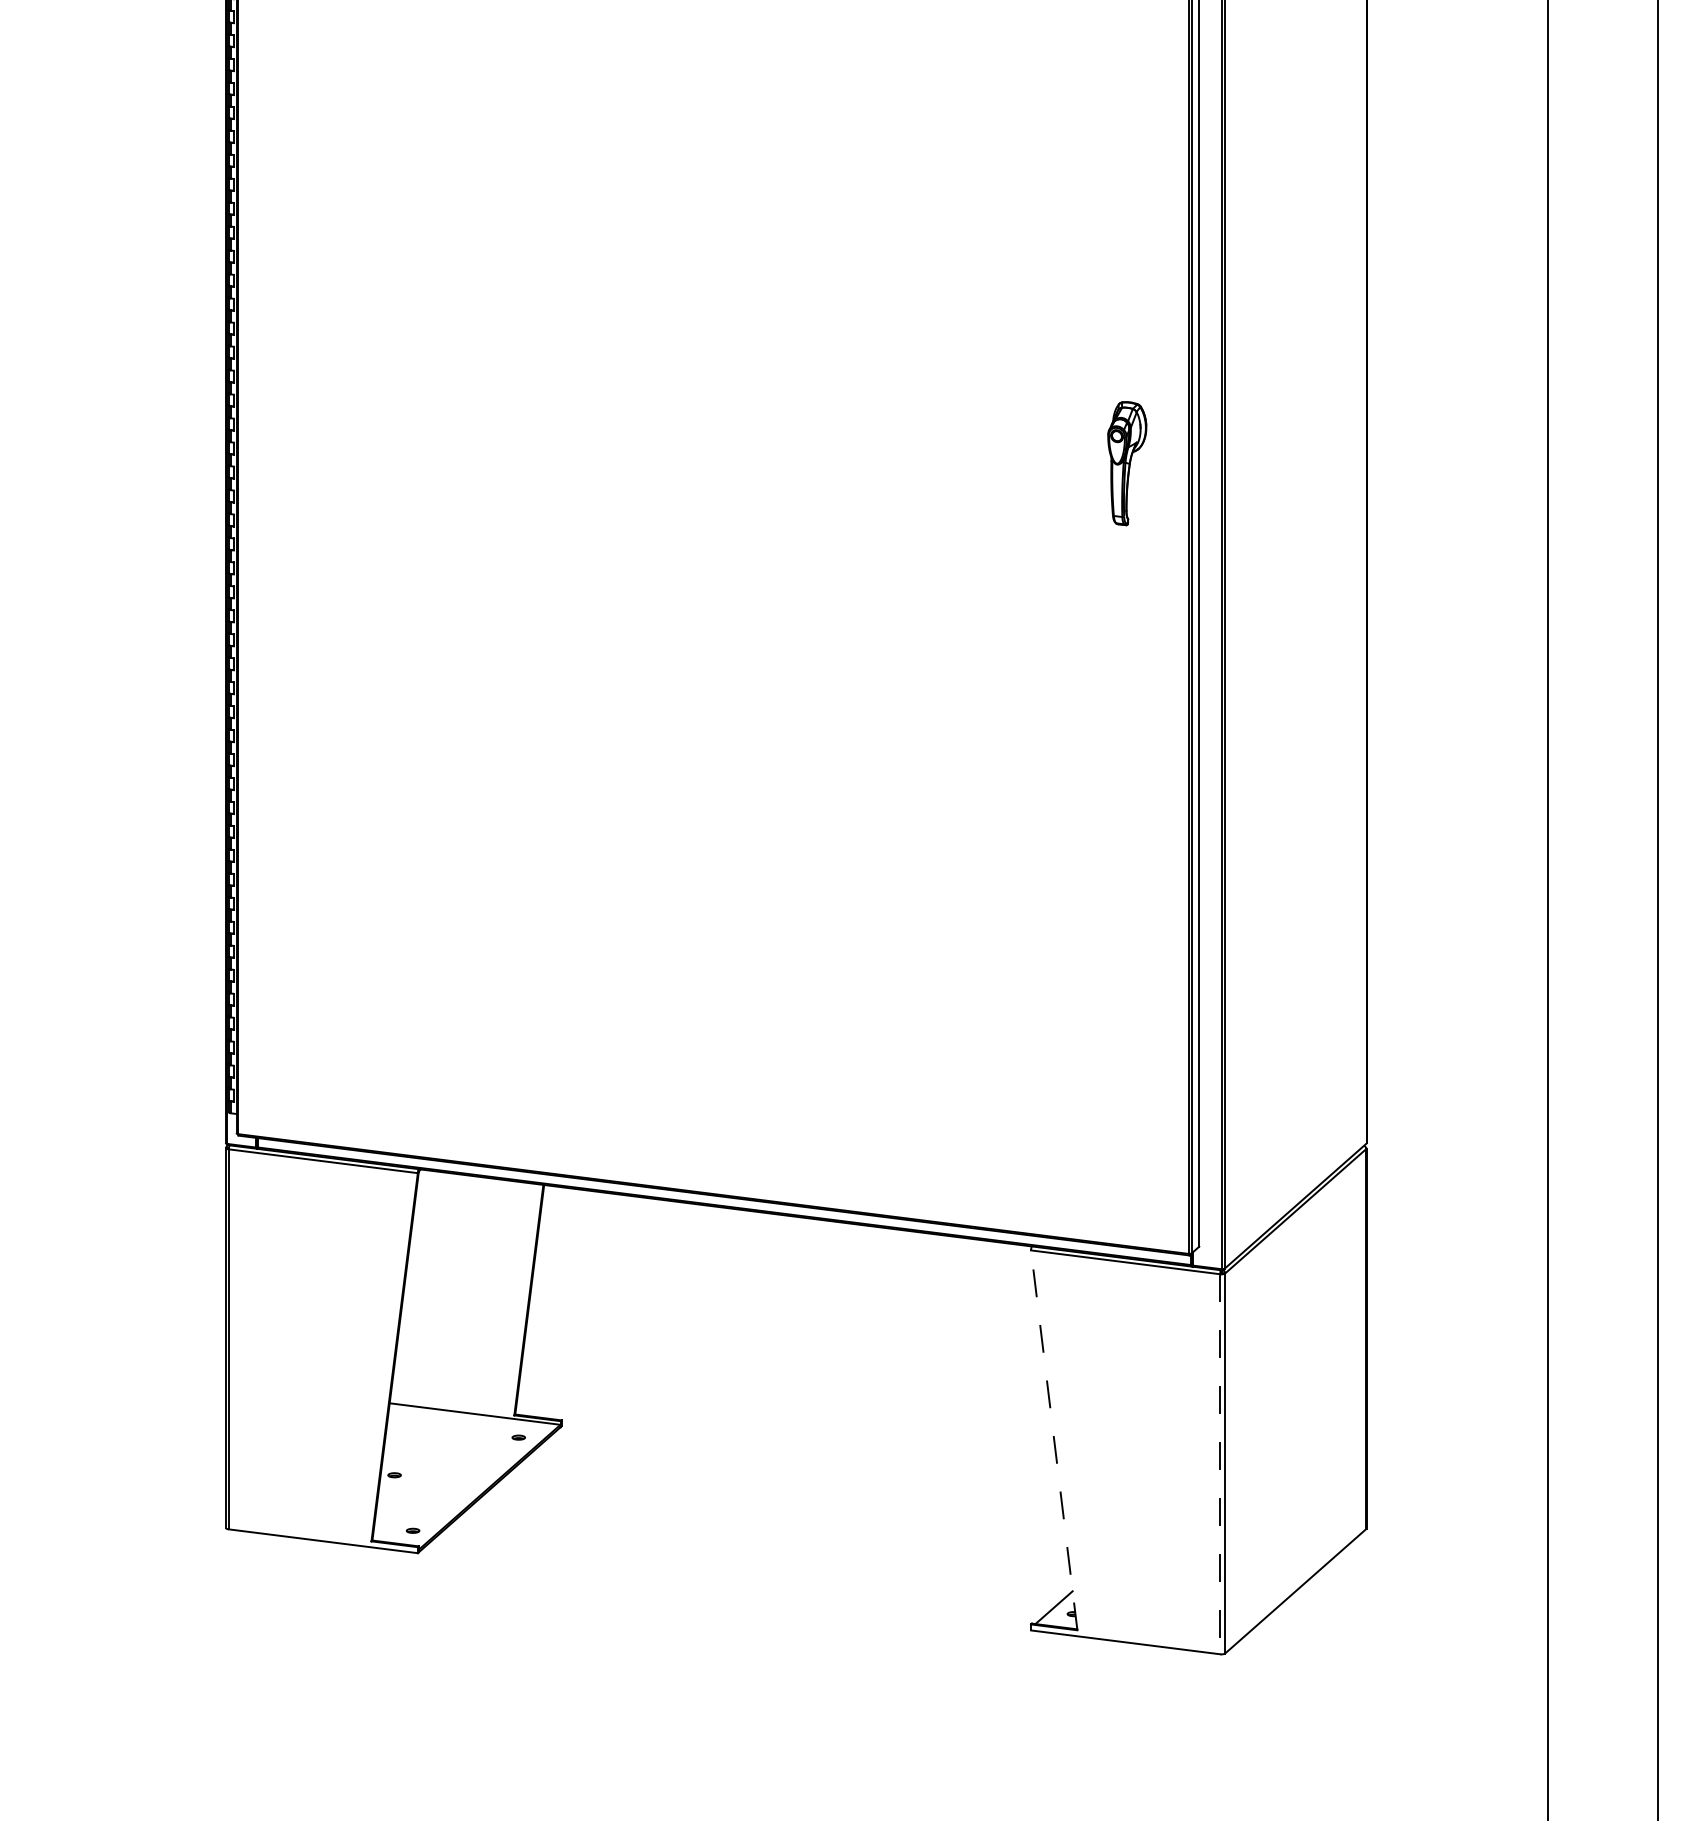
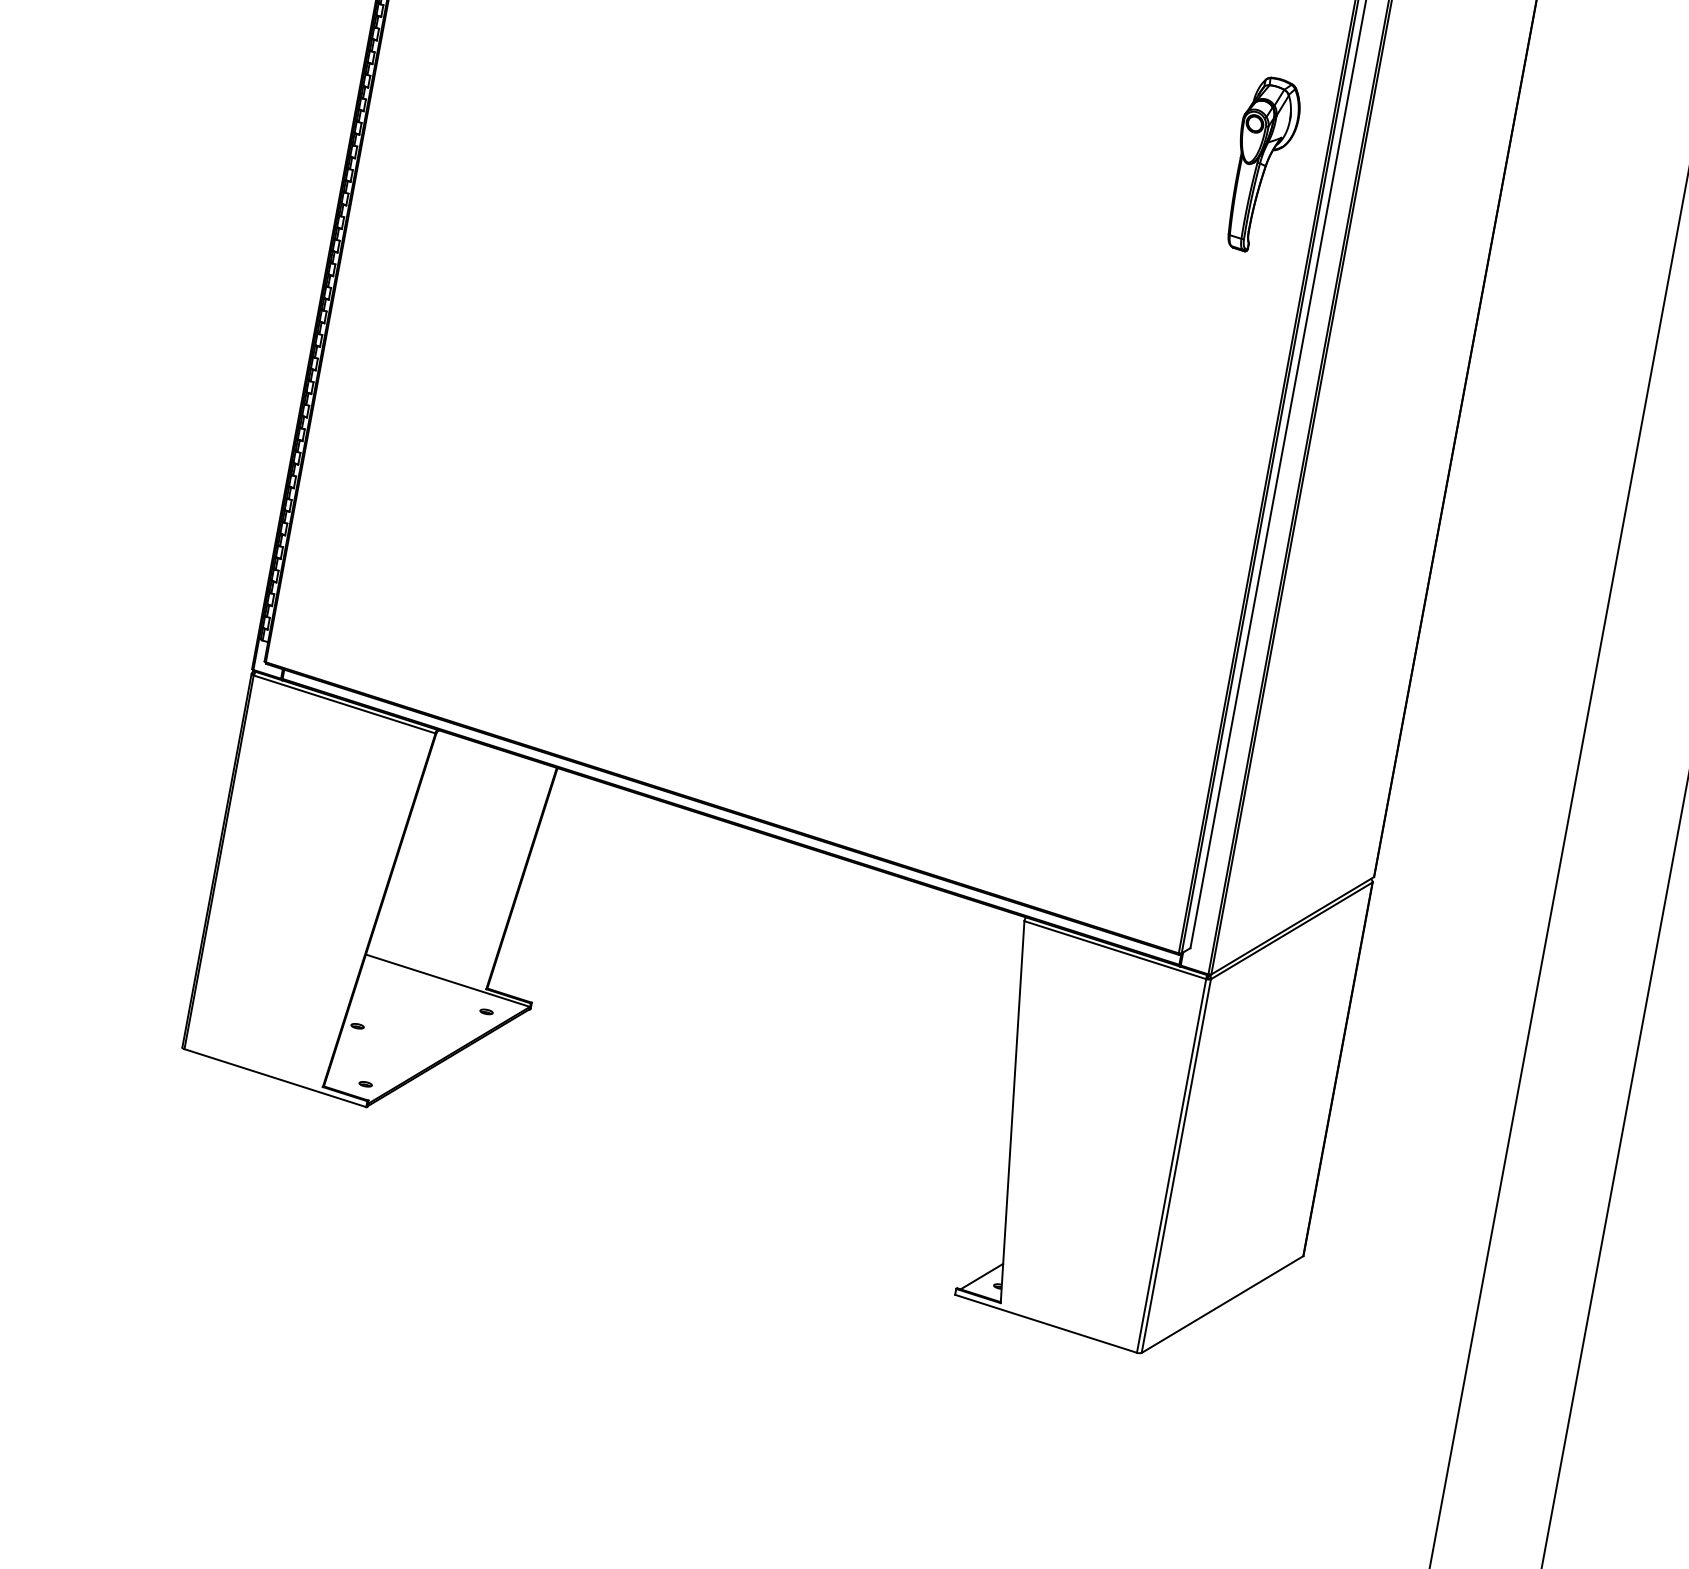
part: (1127, 463) -> (1262, 164), size x1.43
line: (1054, 1439) -> (1012, 1111), dashed -> solid
line: (1220, 1464) -> (1171, 1166), dashed -> solid

